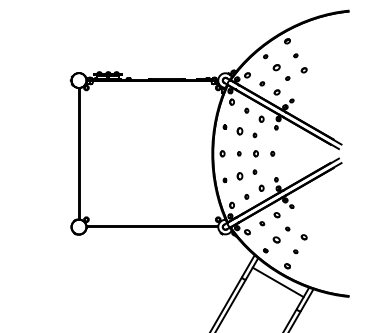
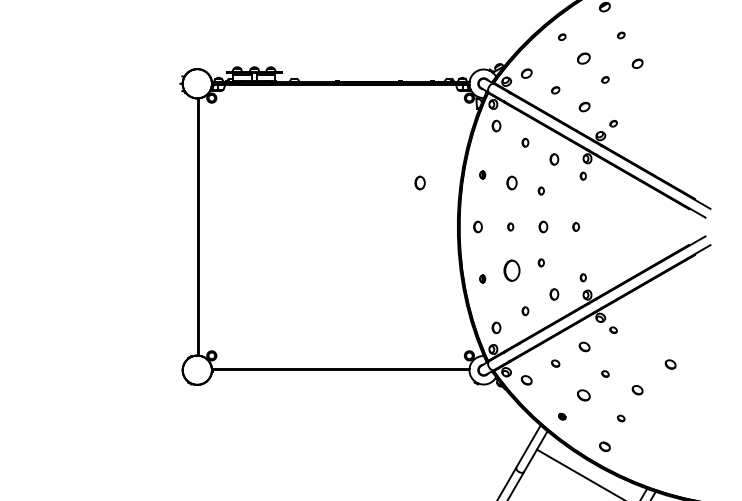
part: (192, 131) -> (419, 183), added
part: (239, 176) -> (511, 271), size x1.6
part: (320, 224) -> (669, 365), added

